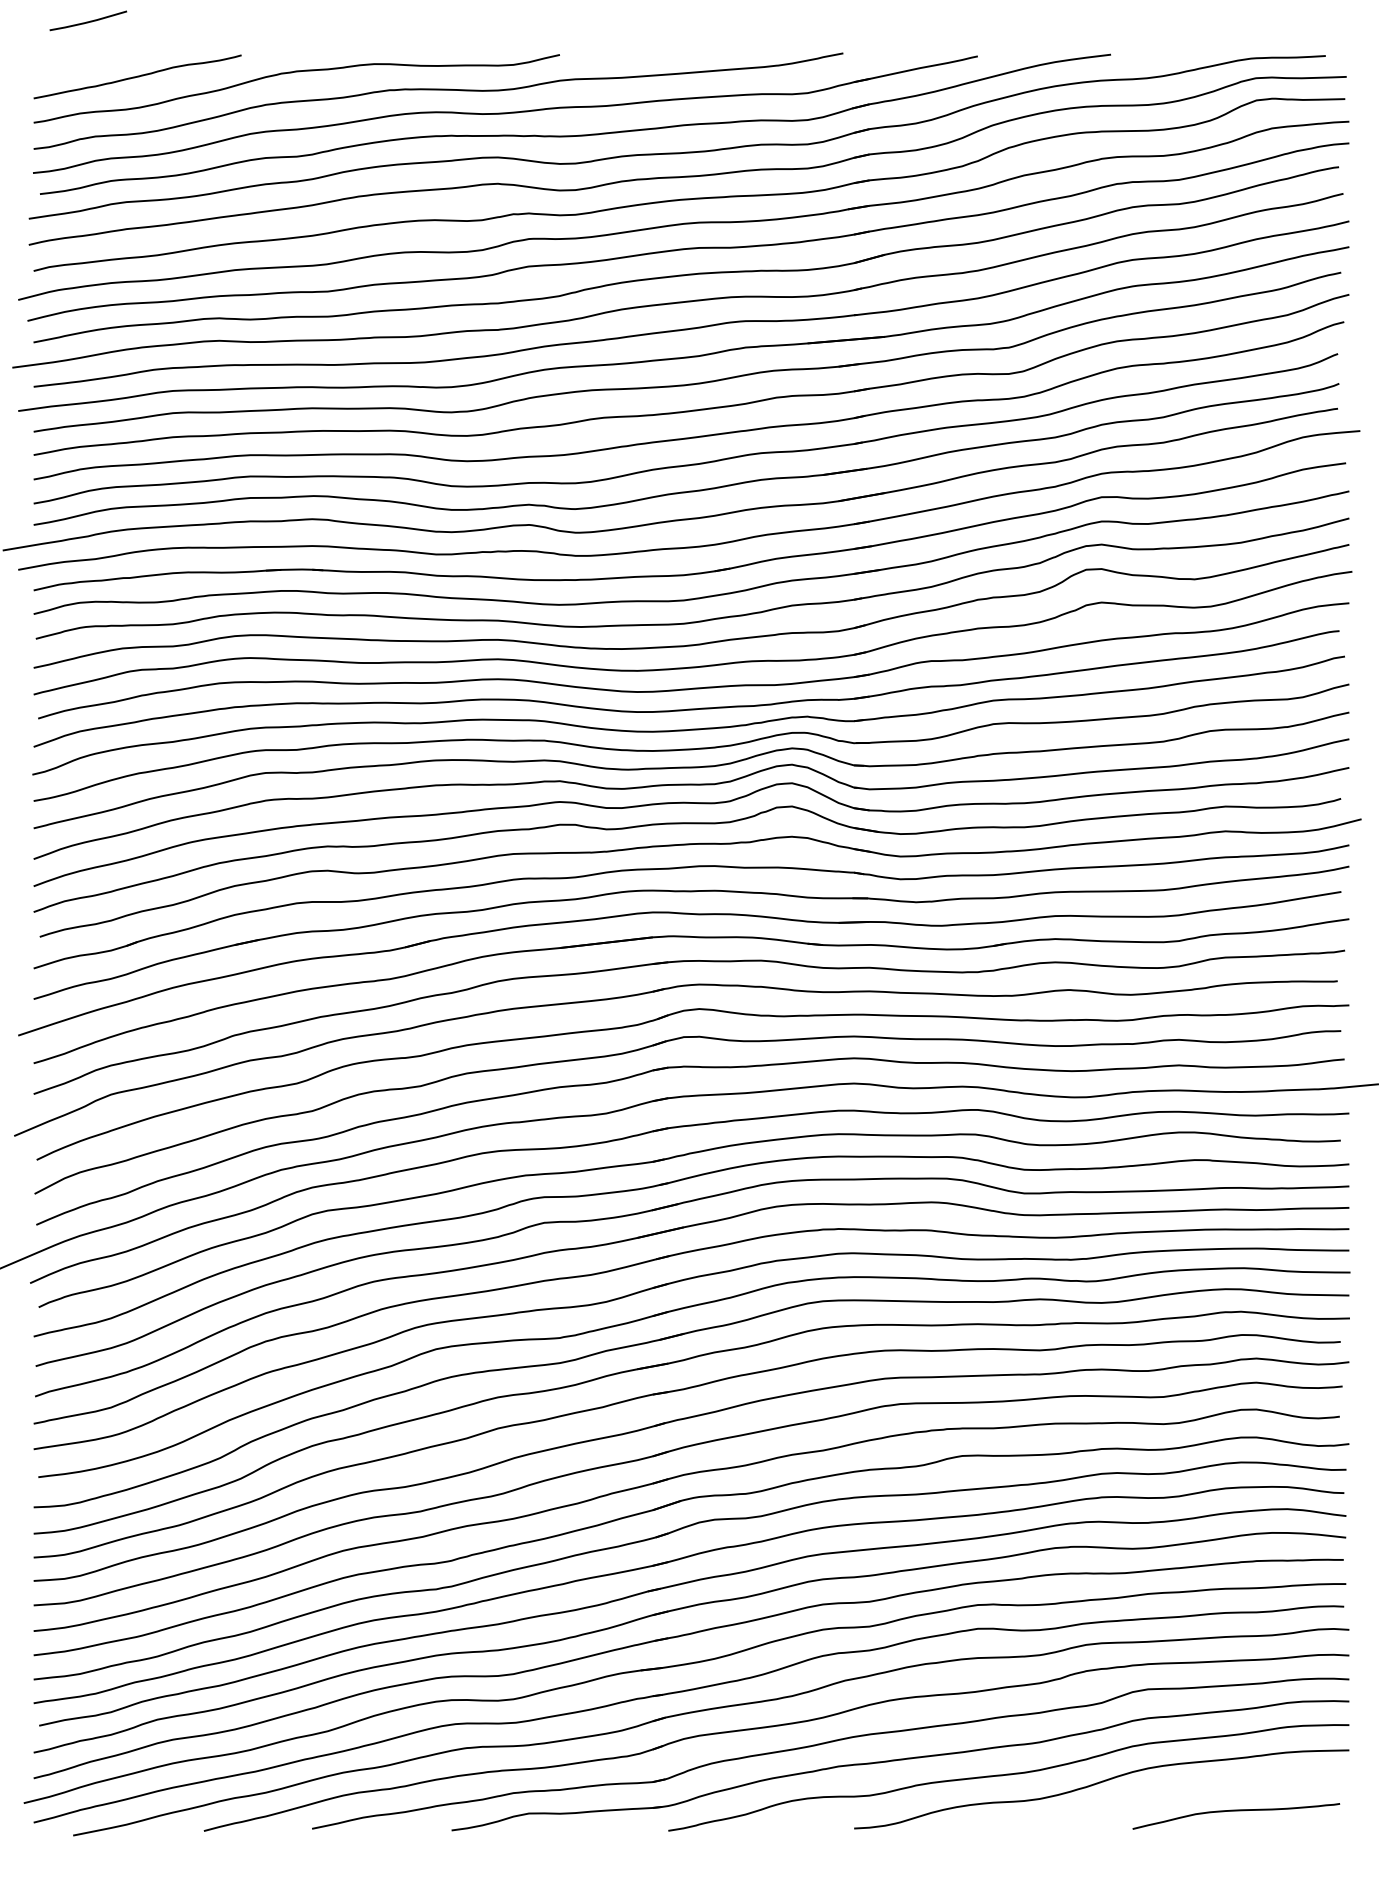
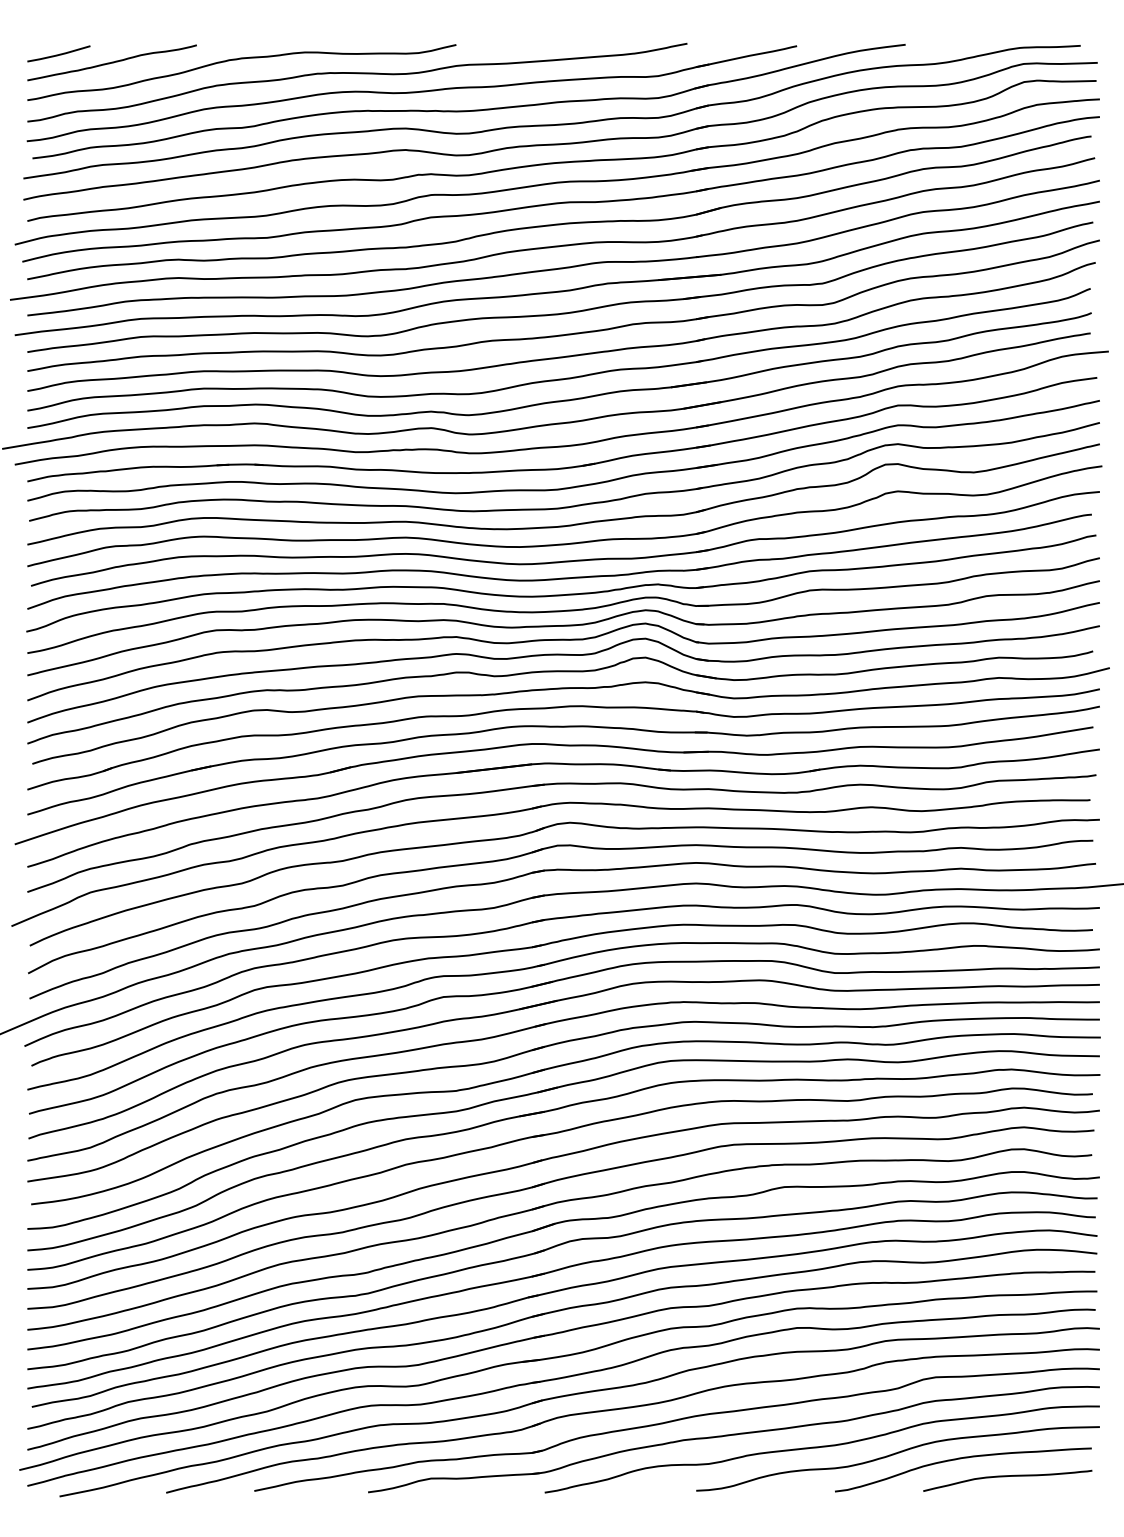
line: (87, 21) -> (58, 54), moved
curve: (1181, 1789) -> (963, 1458), added

